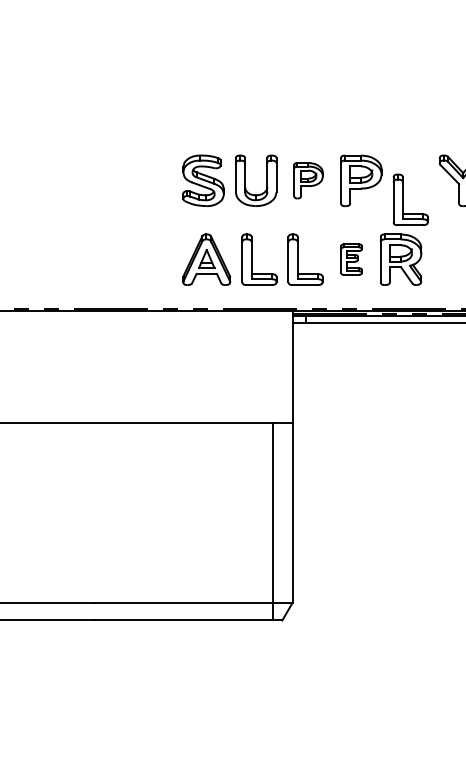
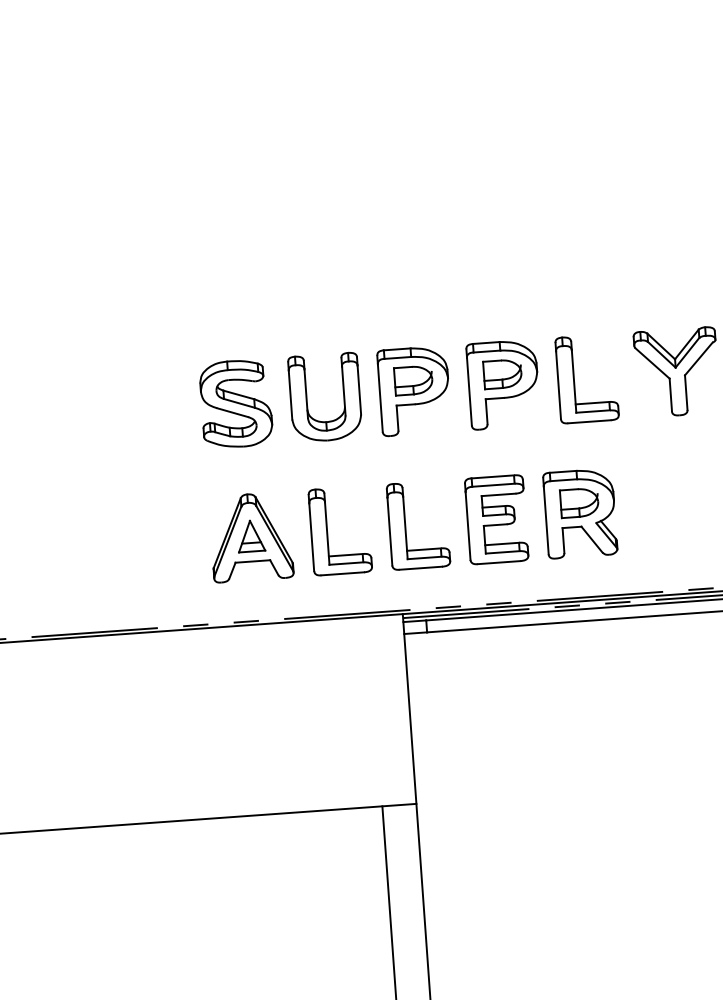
part: (308, 180) -> (413, 390), size x1.43
part: (403, 199) -> (574, 379), moved
part: (351, 259) -> (496, 519), size x1.67

